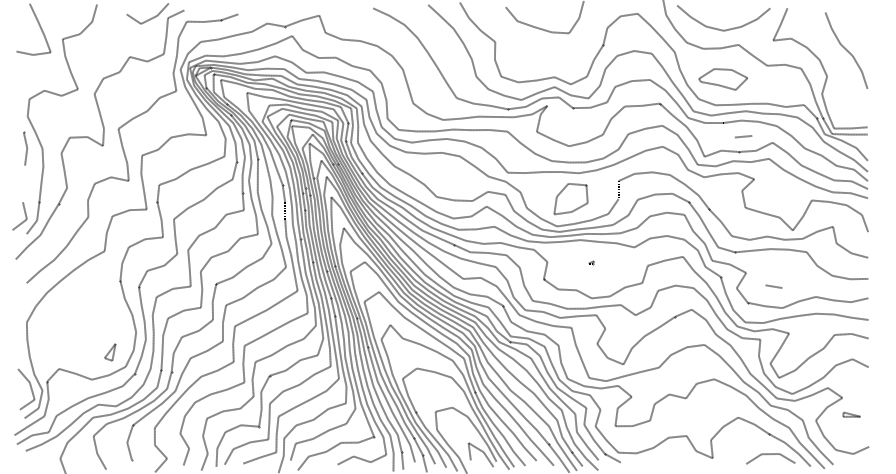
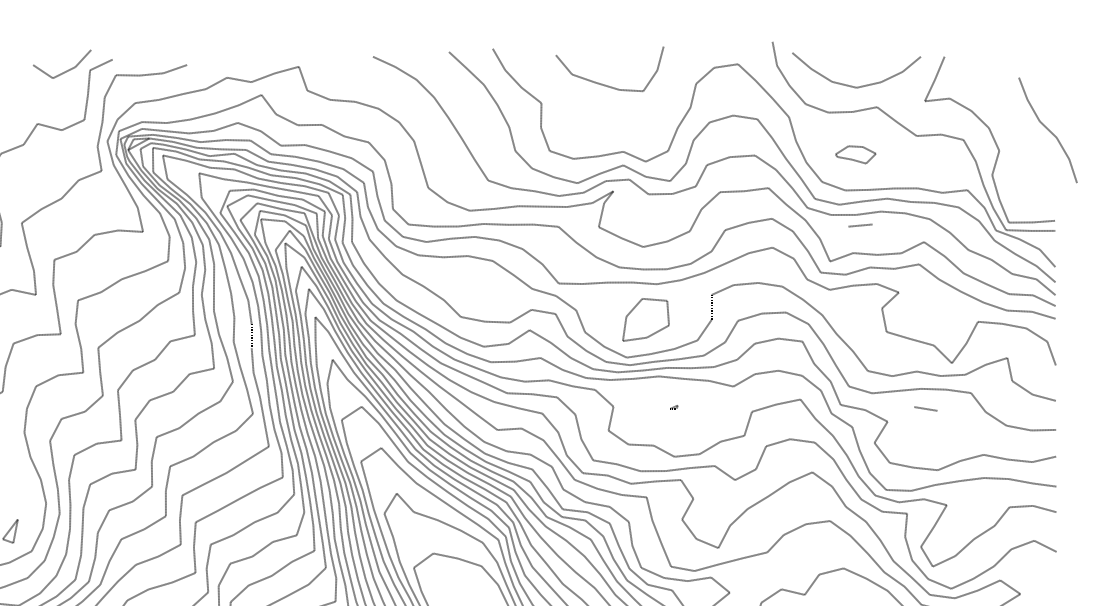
curve: (846, 50) -> (1047, 130), moved
part: (722, 79) -> (854, 154), size x0.6
line: (743, 136) -> (860, 225), moved
line: (773, 286) -> (925, 408), moved

